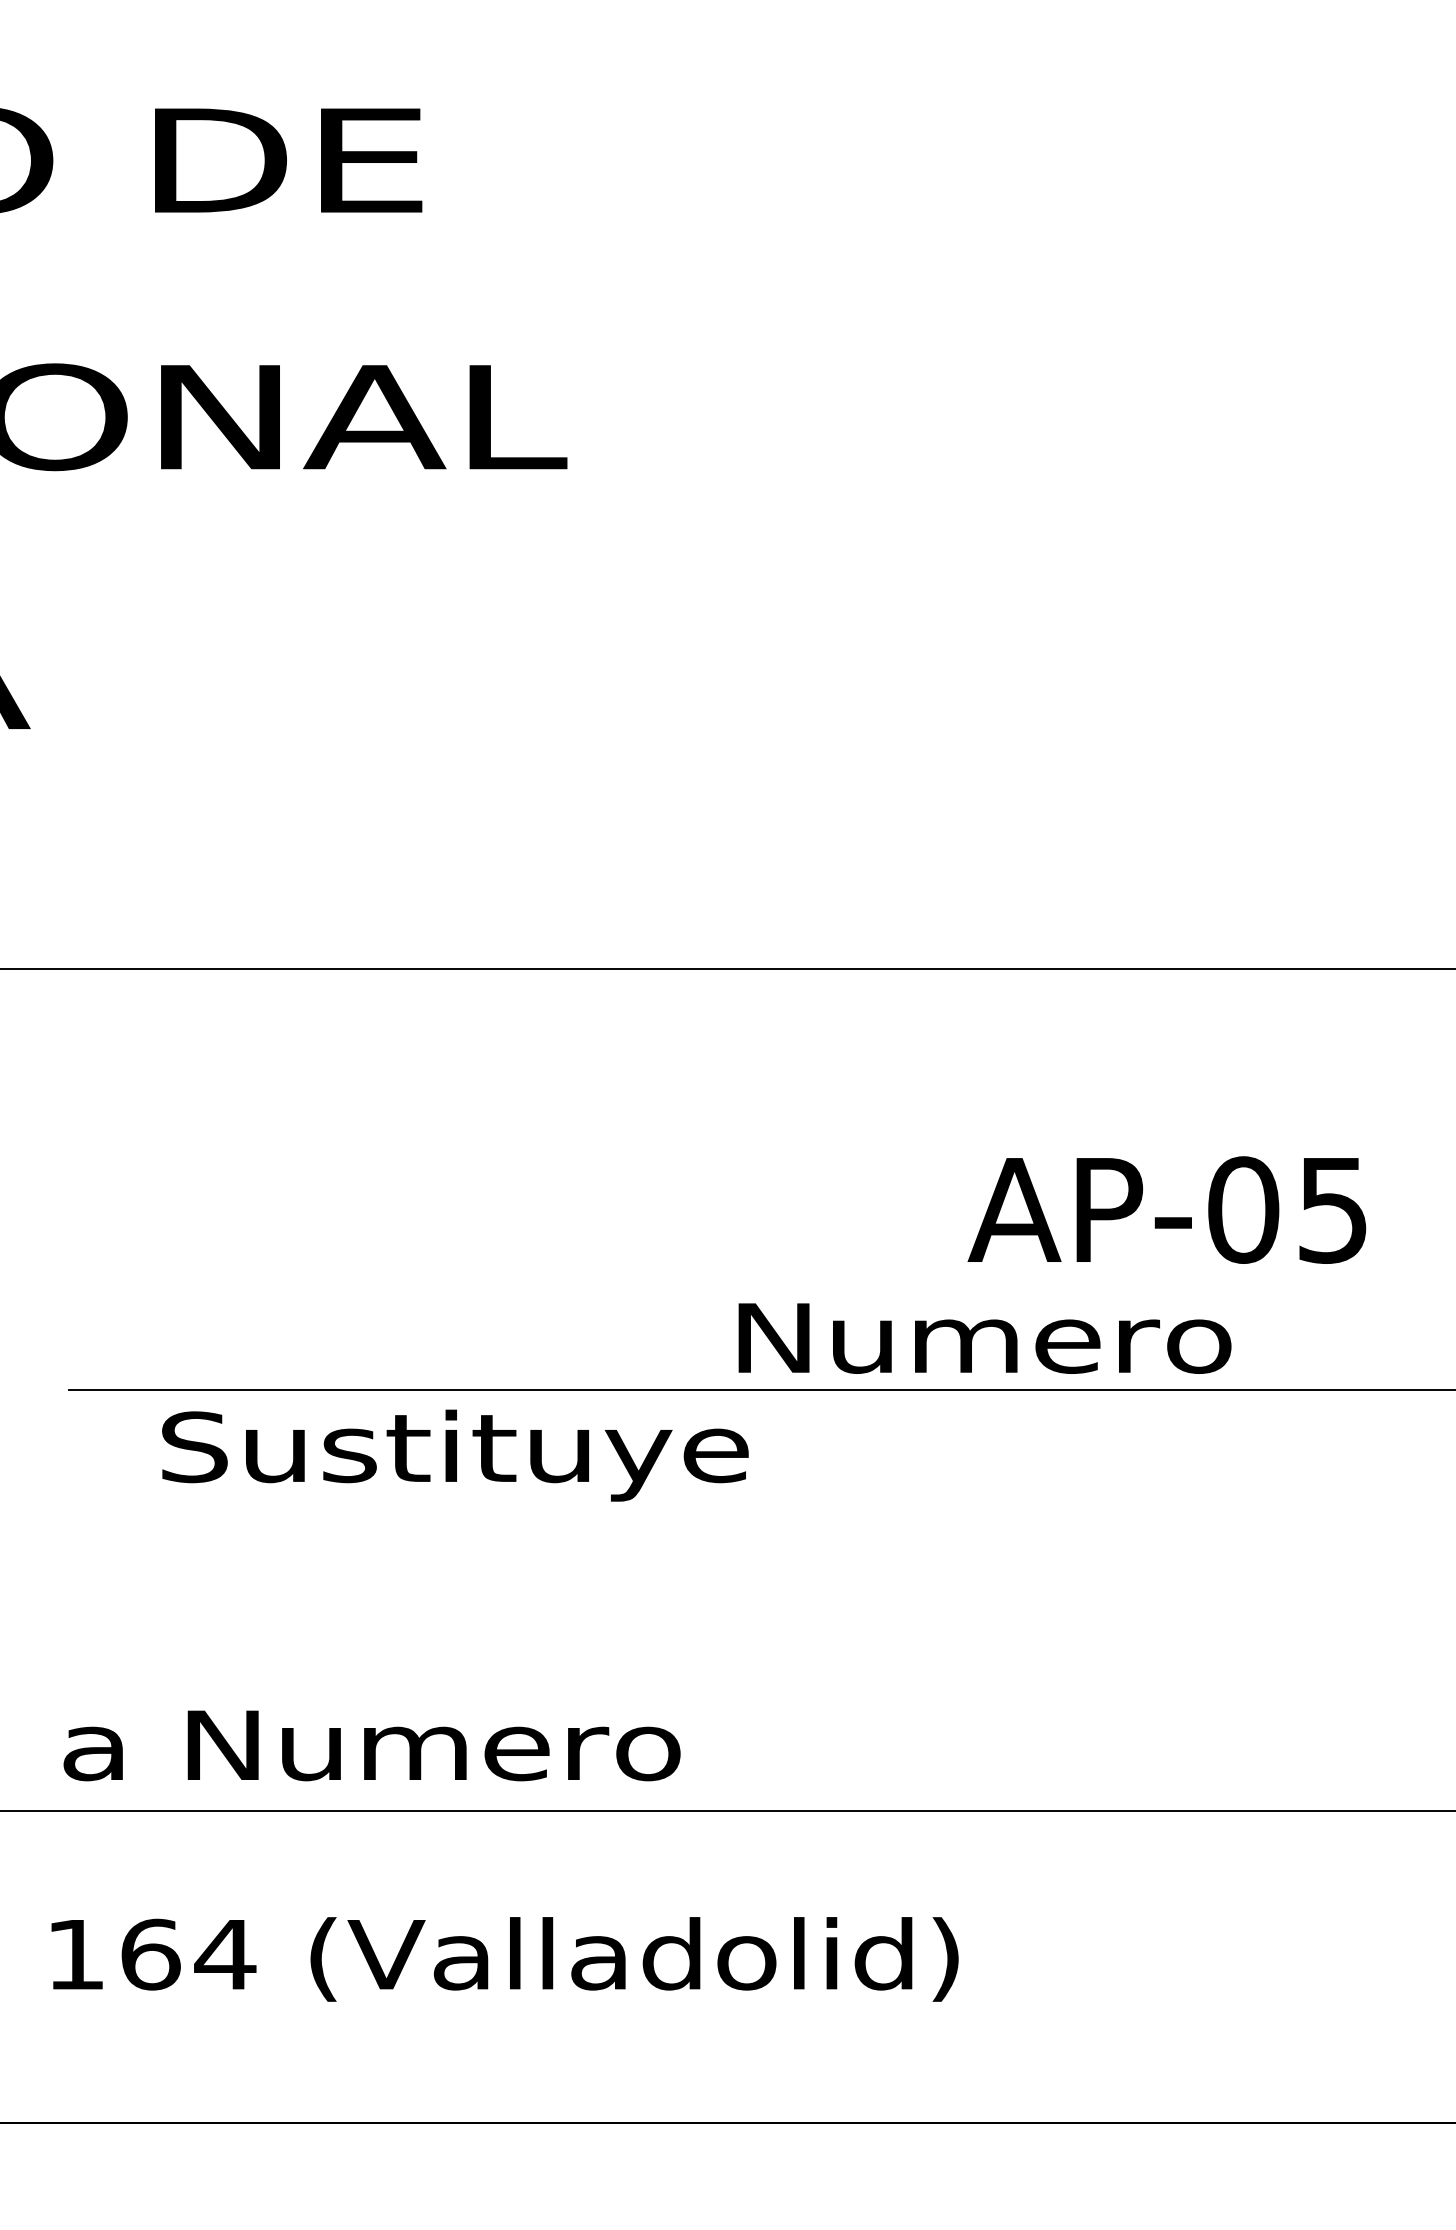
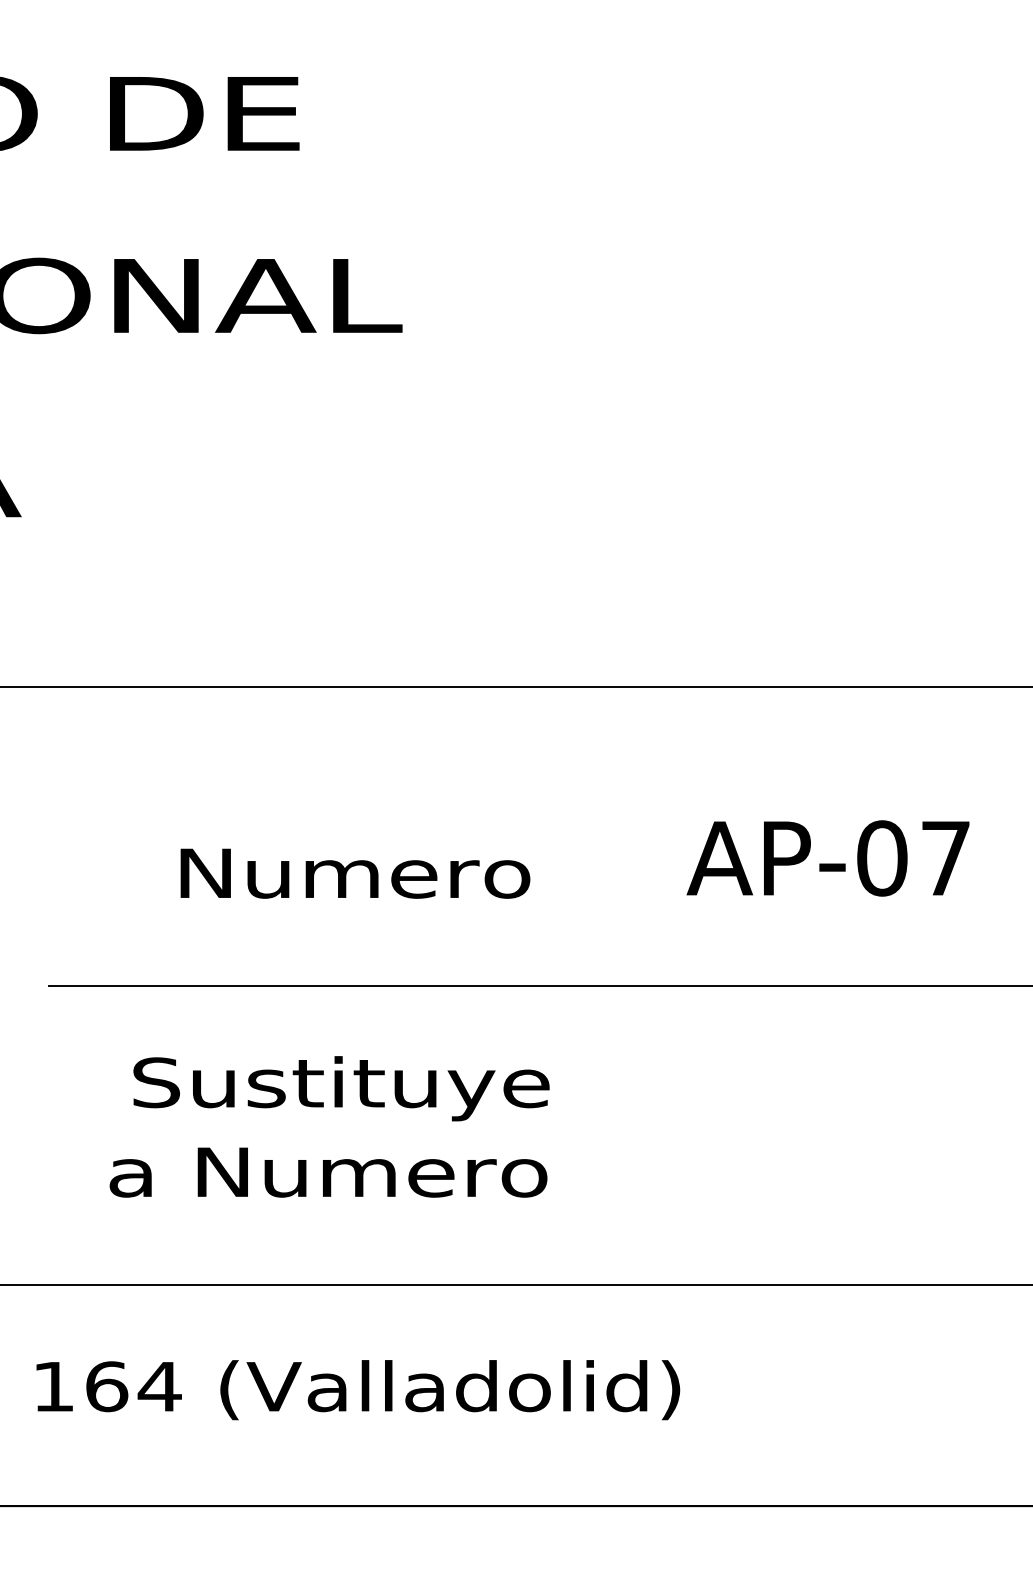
text: (1332, 1210) -> (945, 858), AP-05 -> AP-07
text: (984, 1338) -> (355, 873), moved
text: (455, 1455) -> (341, 1088), moved
text: (371, 1745) -> (328, 1172), moved

